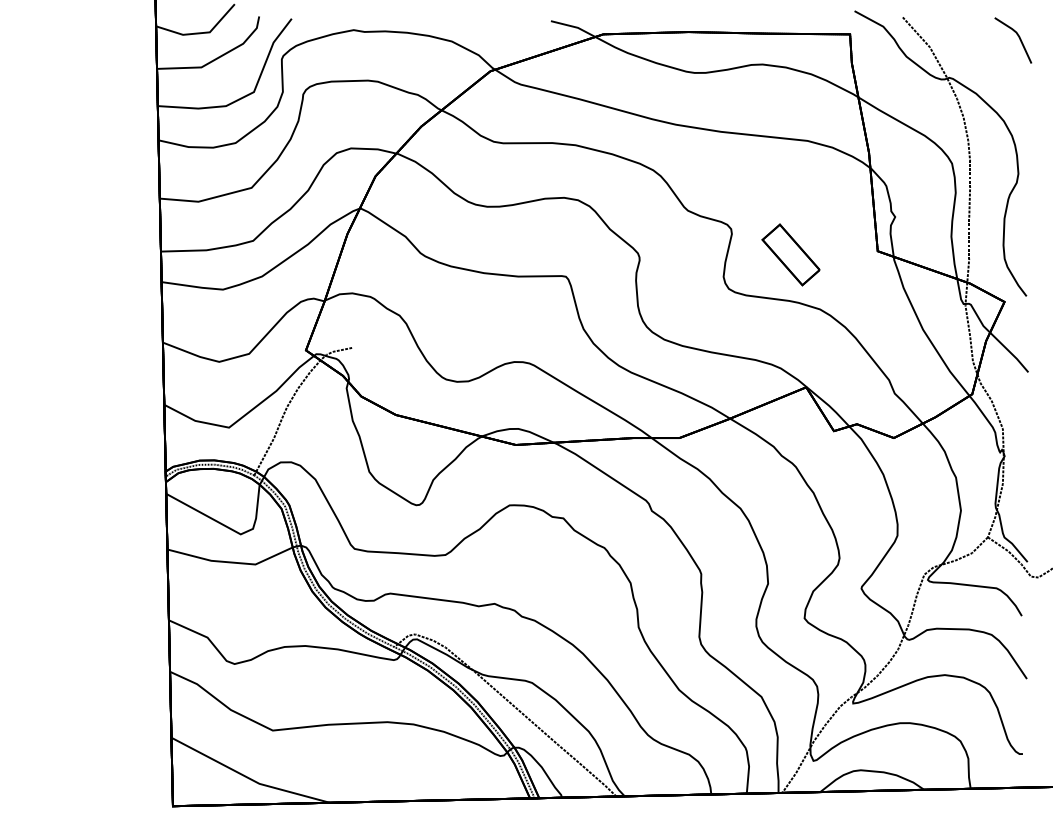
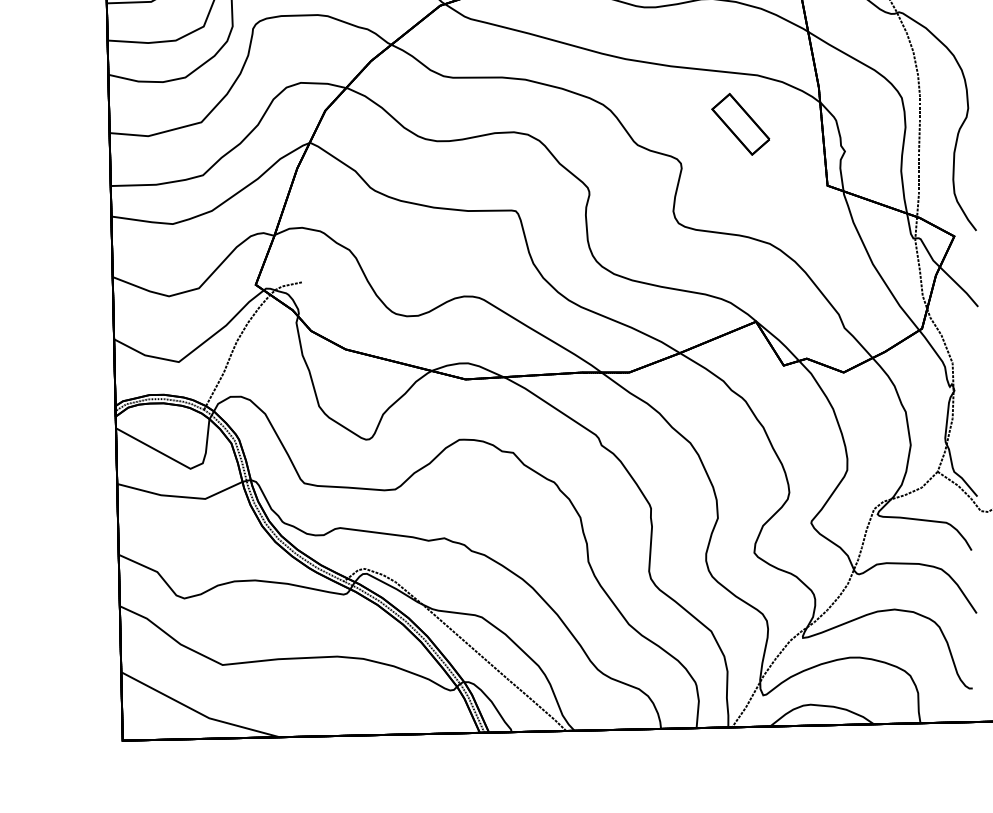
part: (790, 254) -> (740, 123), moved

